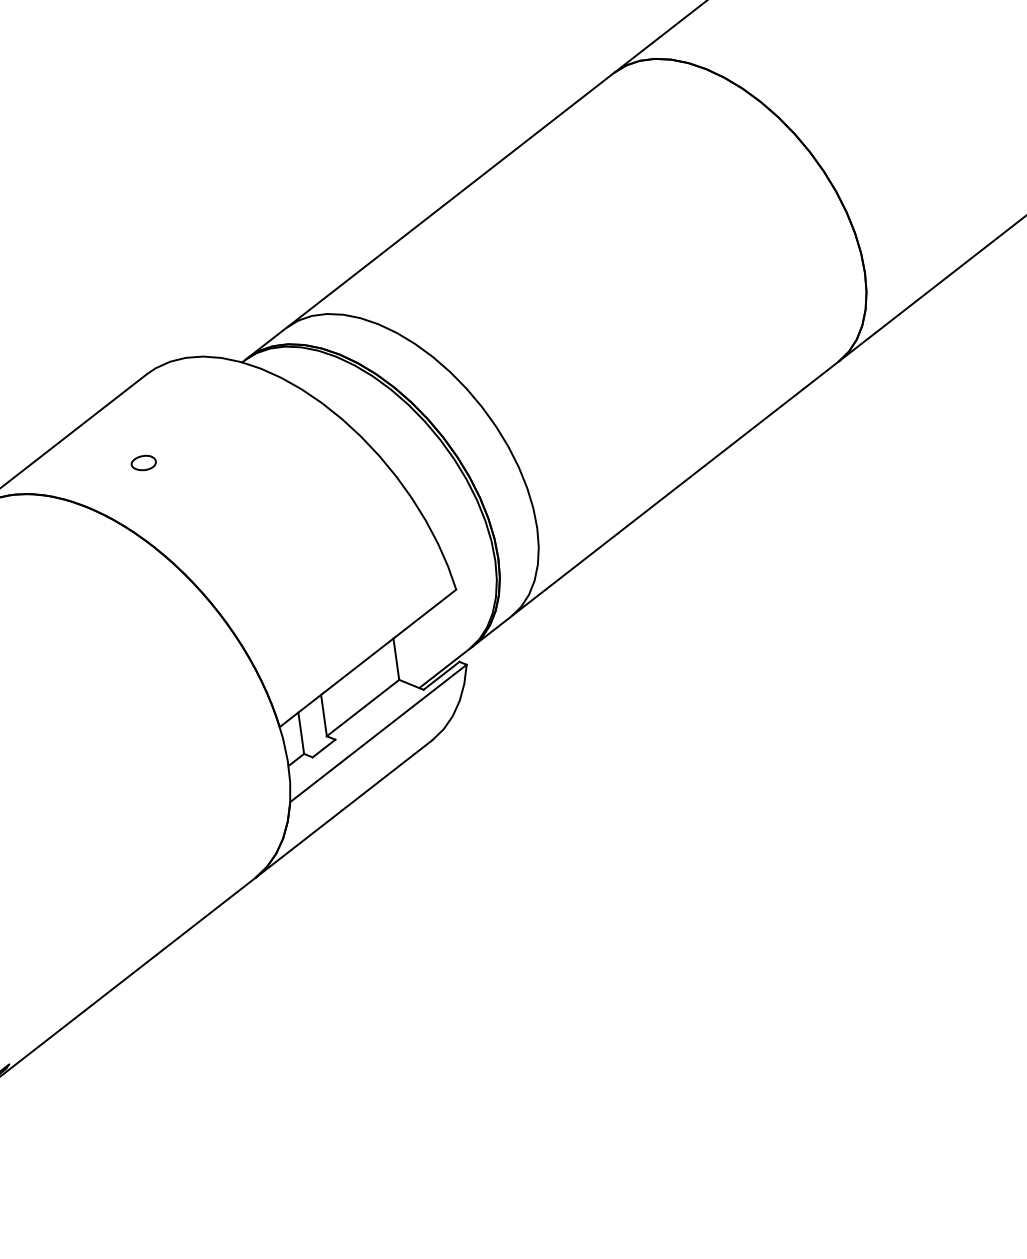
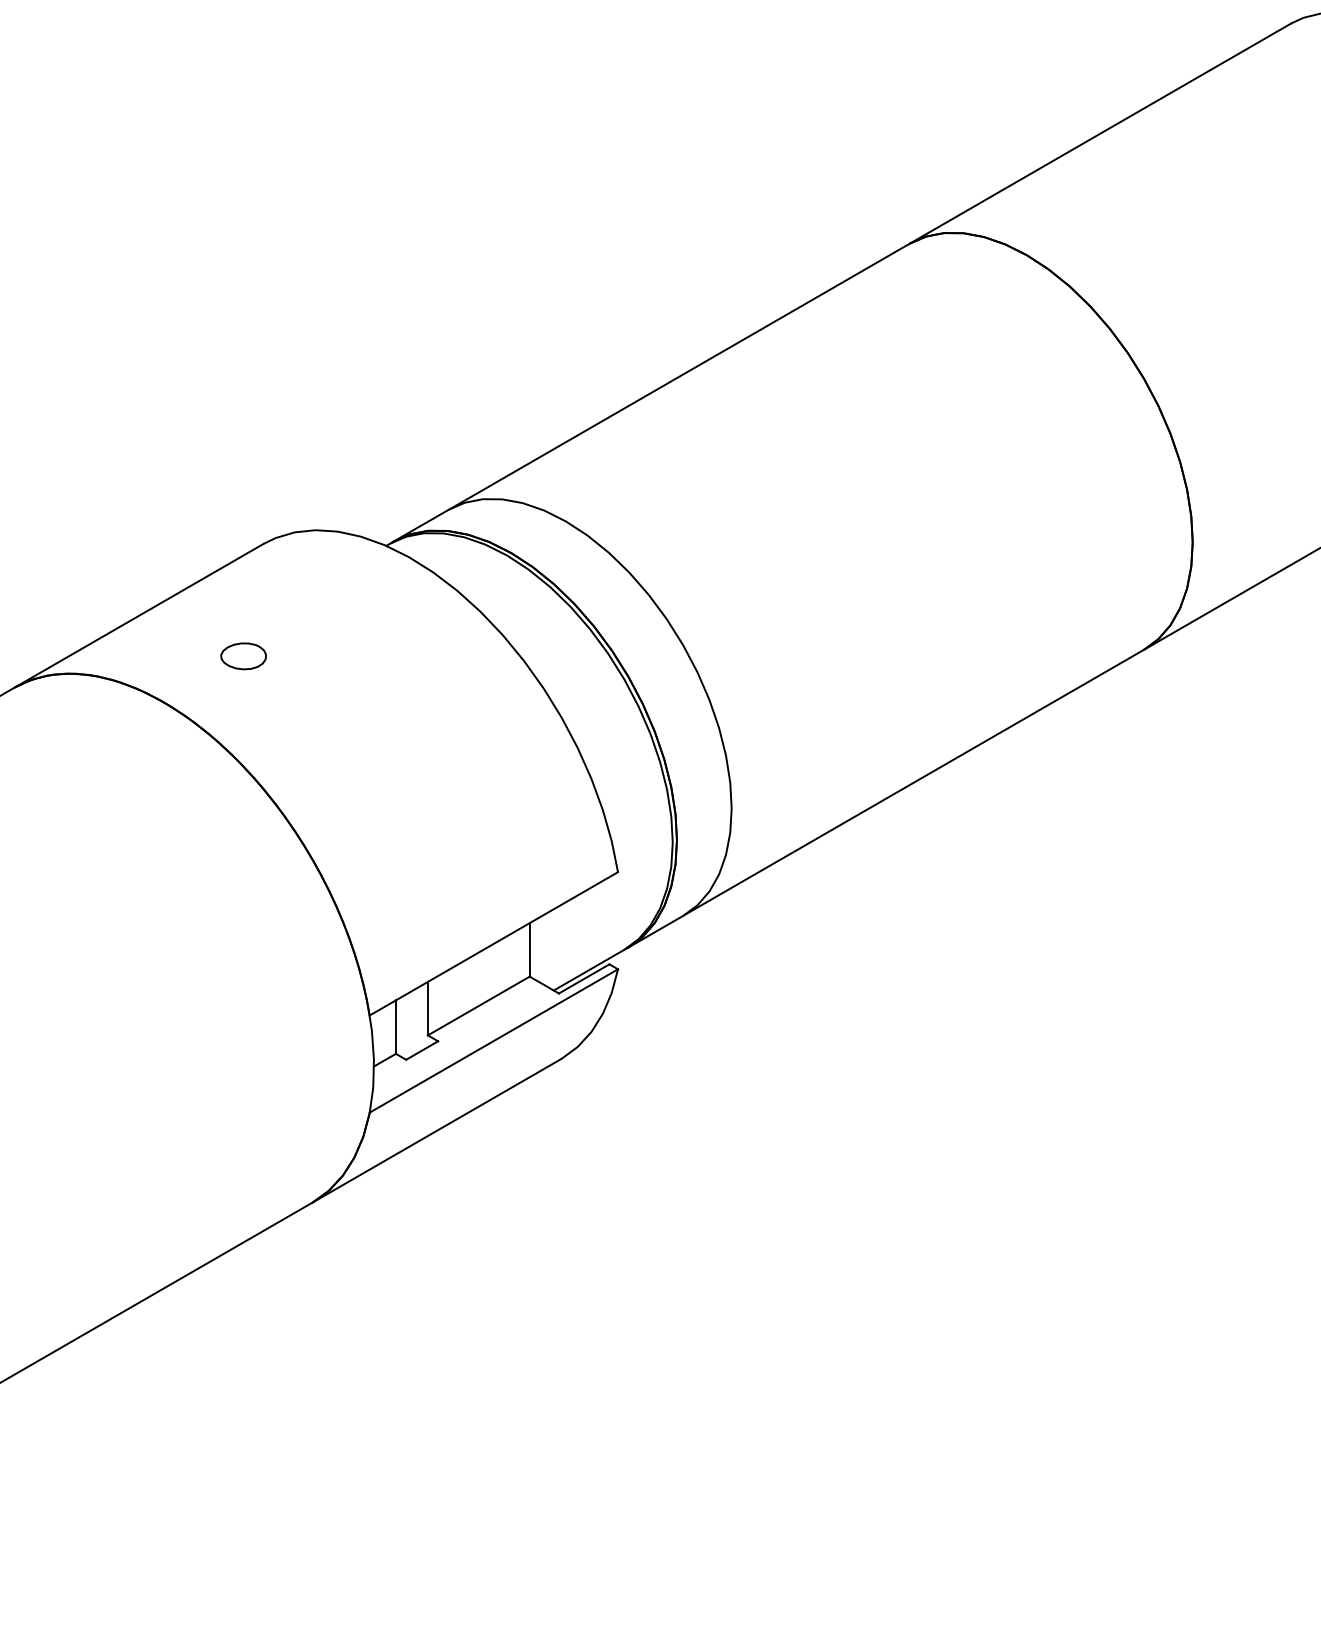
part: (143, 463) -> (243, 656), size x1.43

